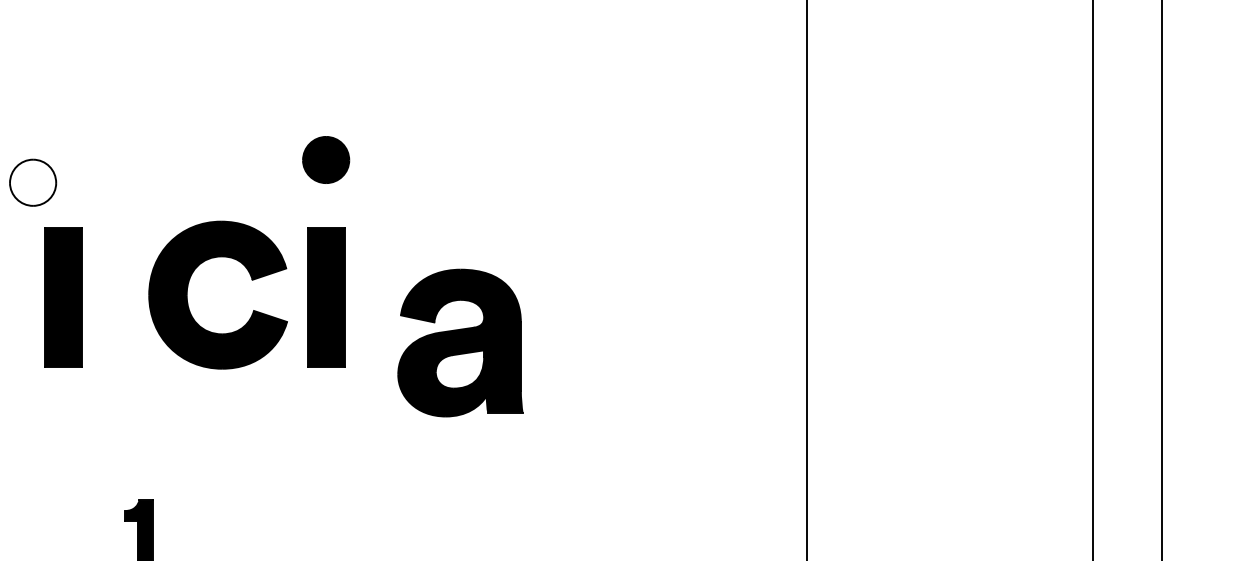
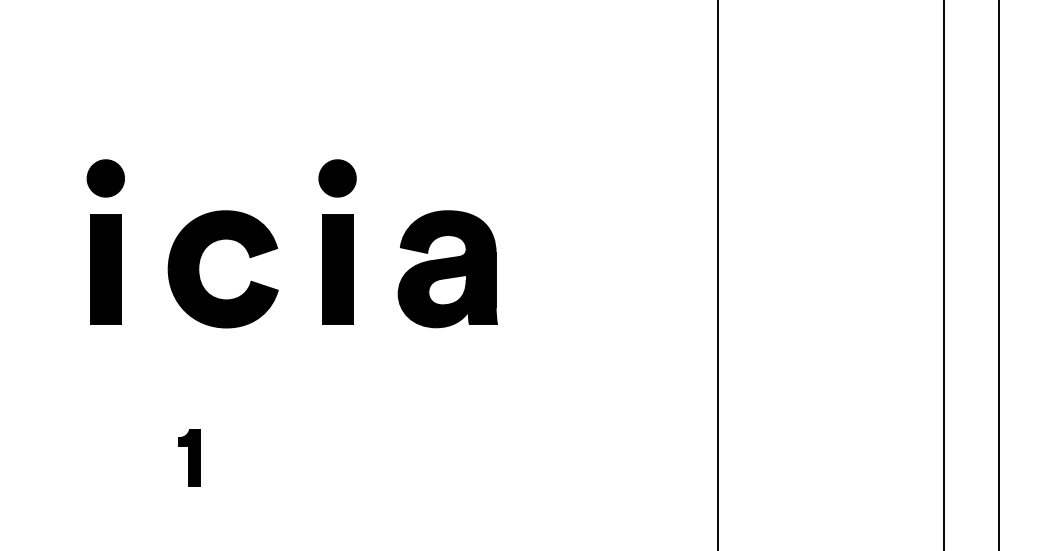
part: (325, 160) -> (337, 178), moved
fill: (32, 182) -> (105, 178), added
part: (188, 295) -> (199, 269), moved
part: (63, 297) -> (105, 269), moved
part: (460, 343) -> (447, 269), moved

